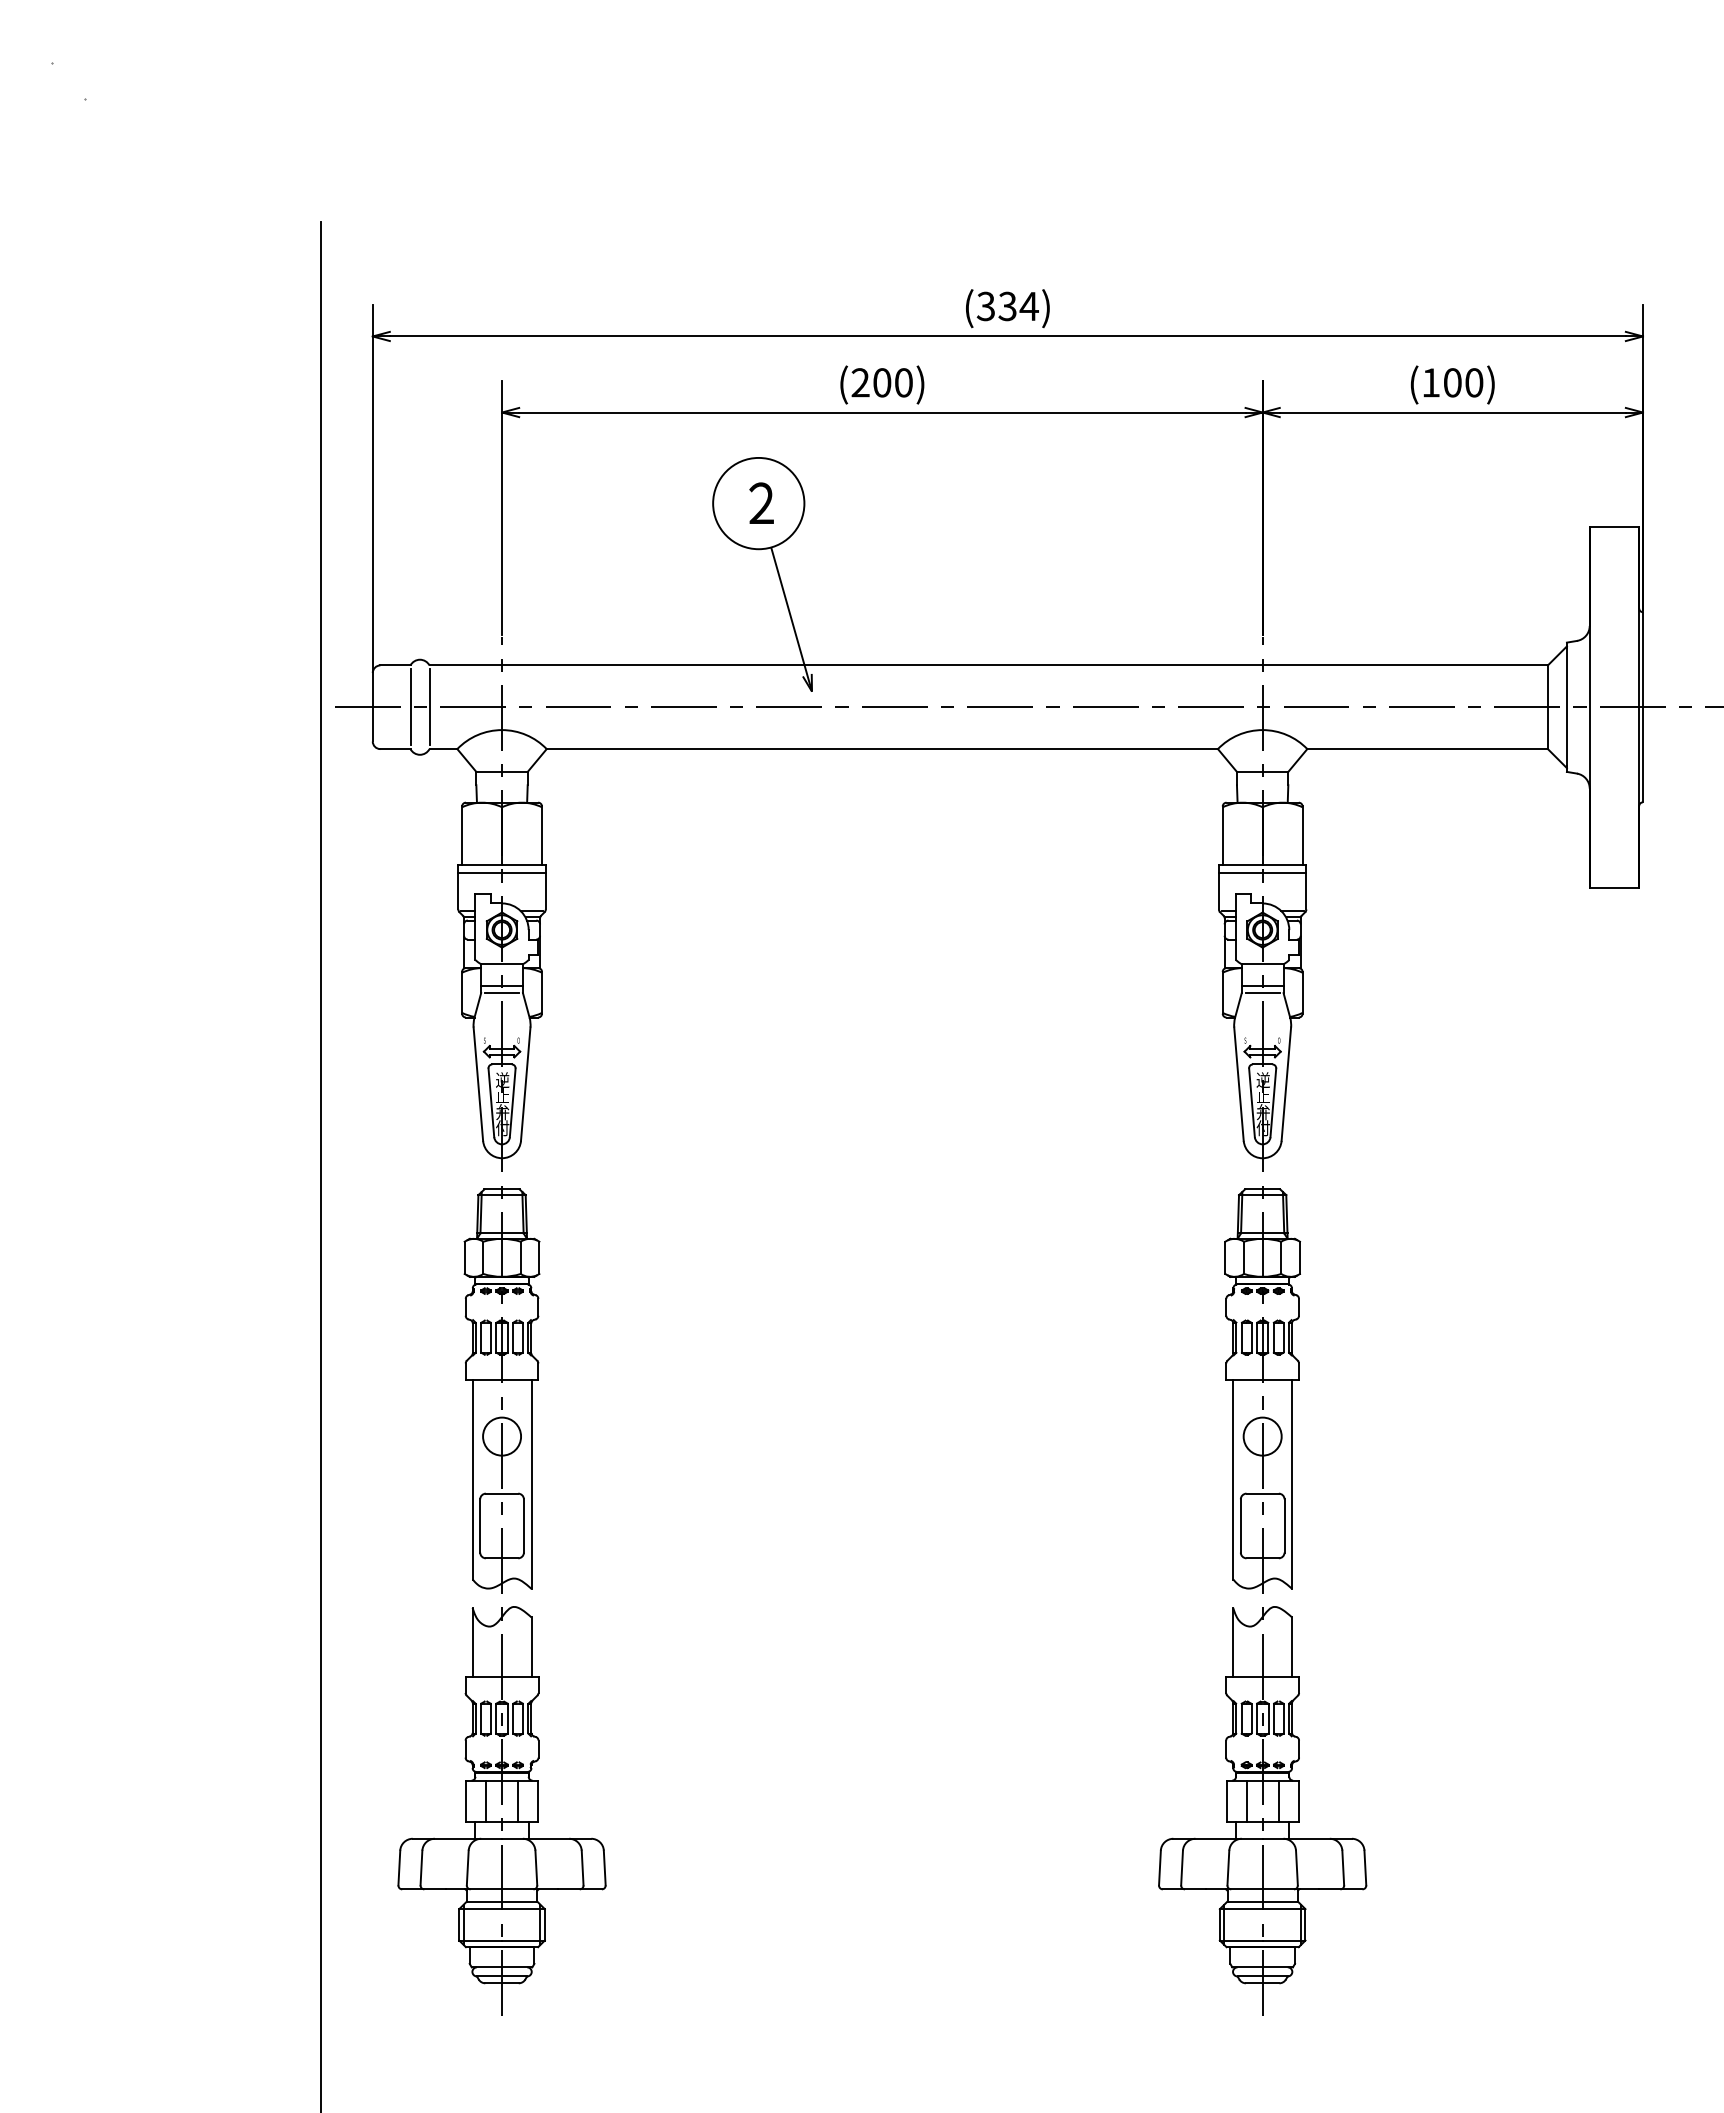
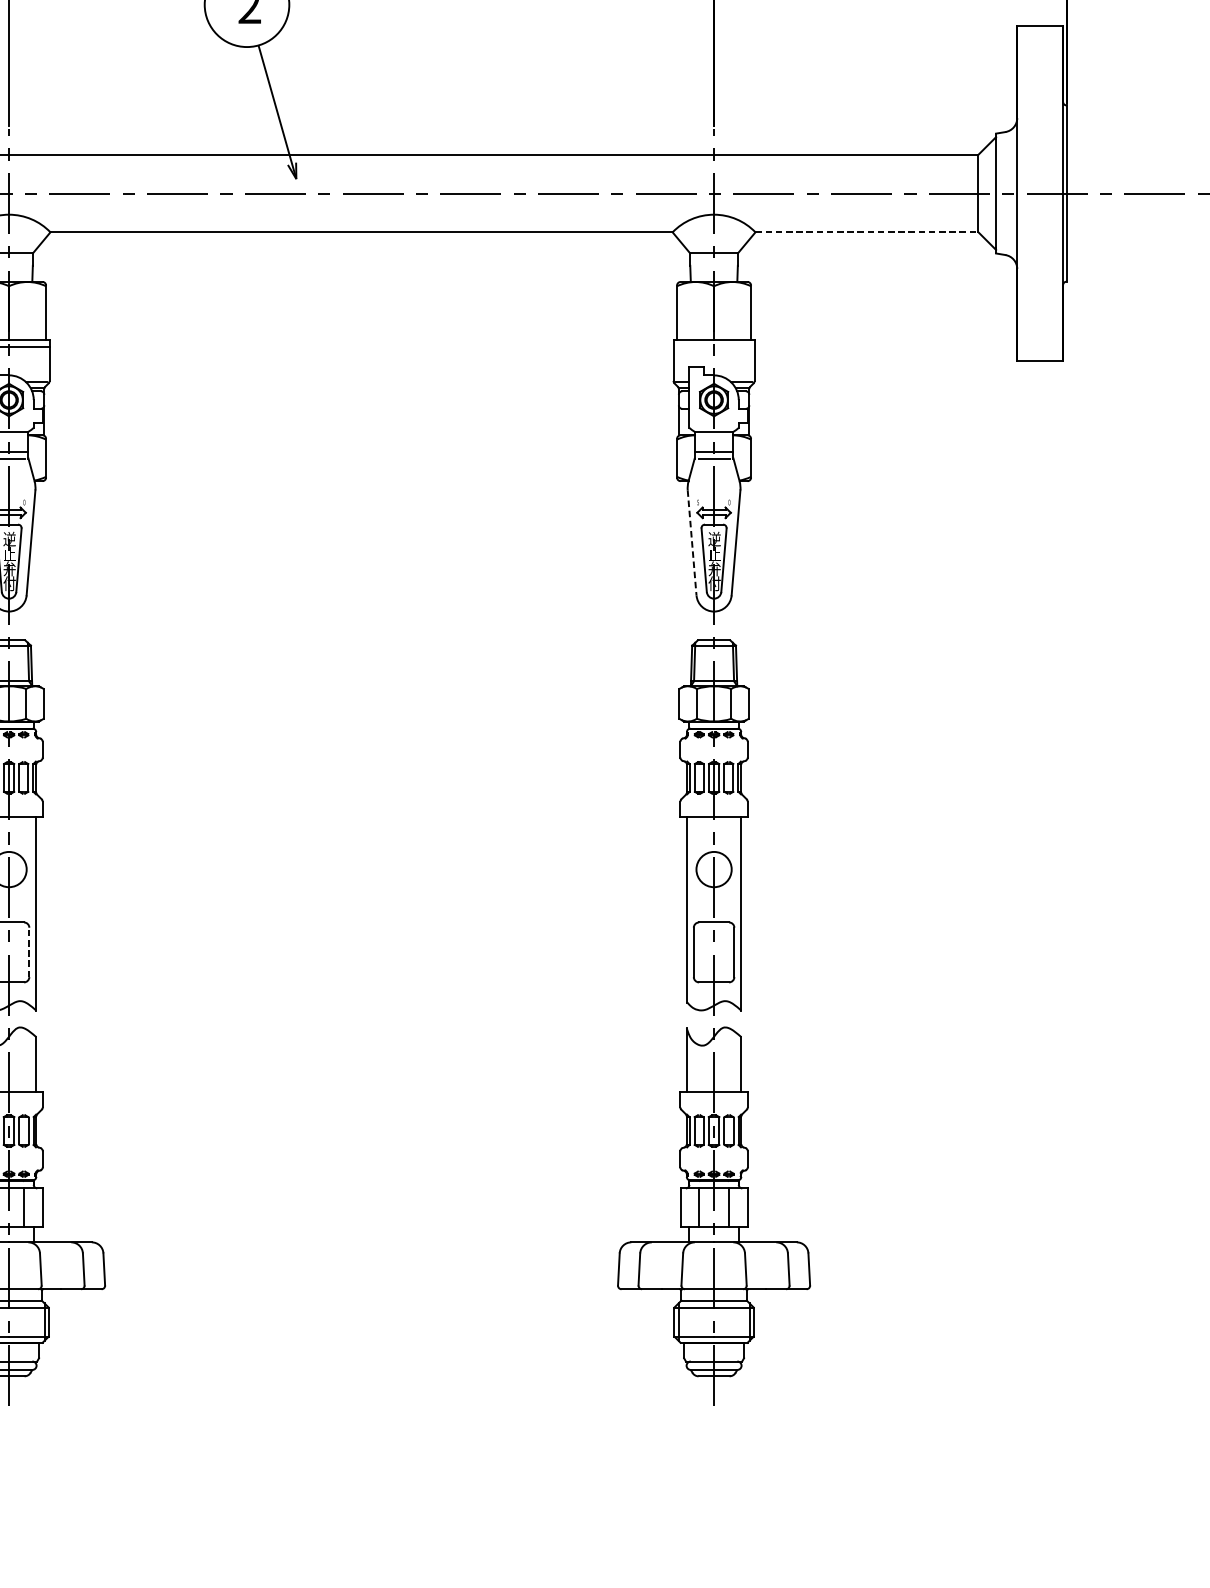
line: (1428, 749) -> (867, 232), solid -> dashed
line: (1262, 873) -> (713, 347), removed
line: (1238, 1084) -> (691, 543), solid -> dashed
line: (523, 1525) -> (28, 951), solid -> dashed

